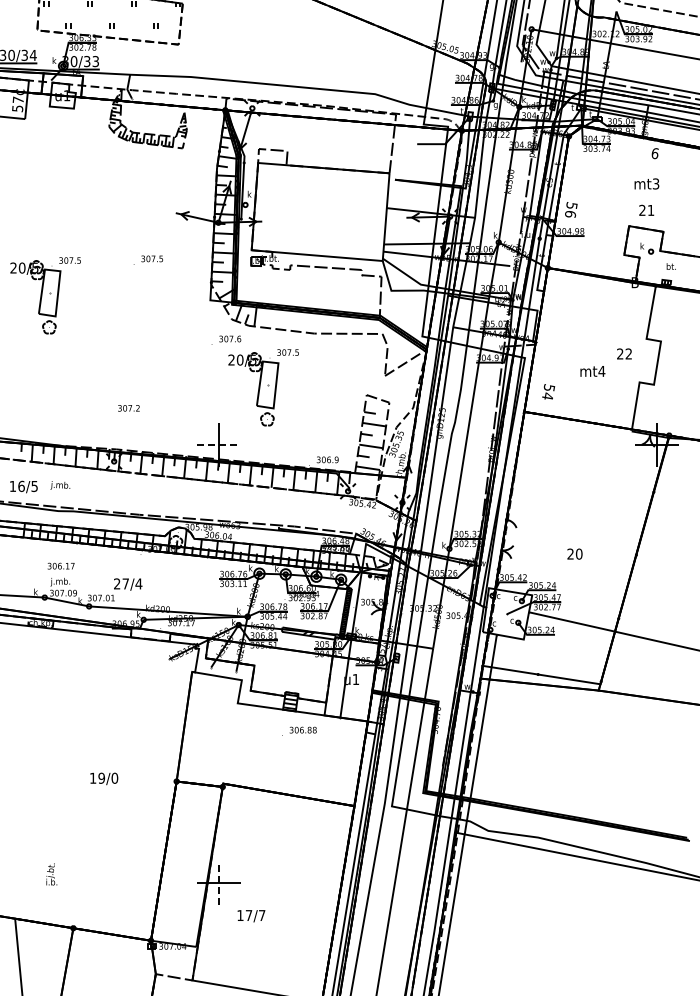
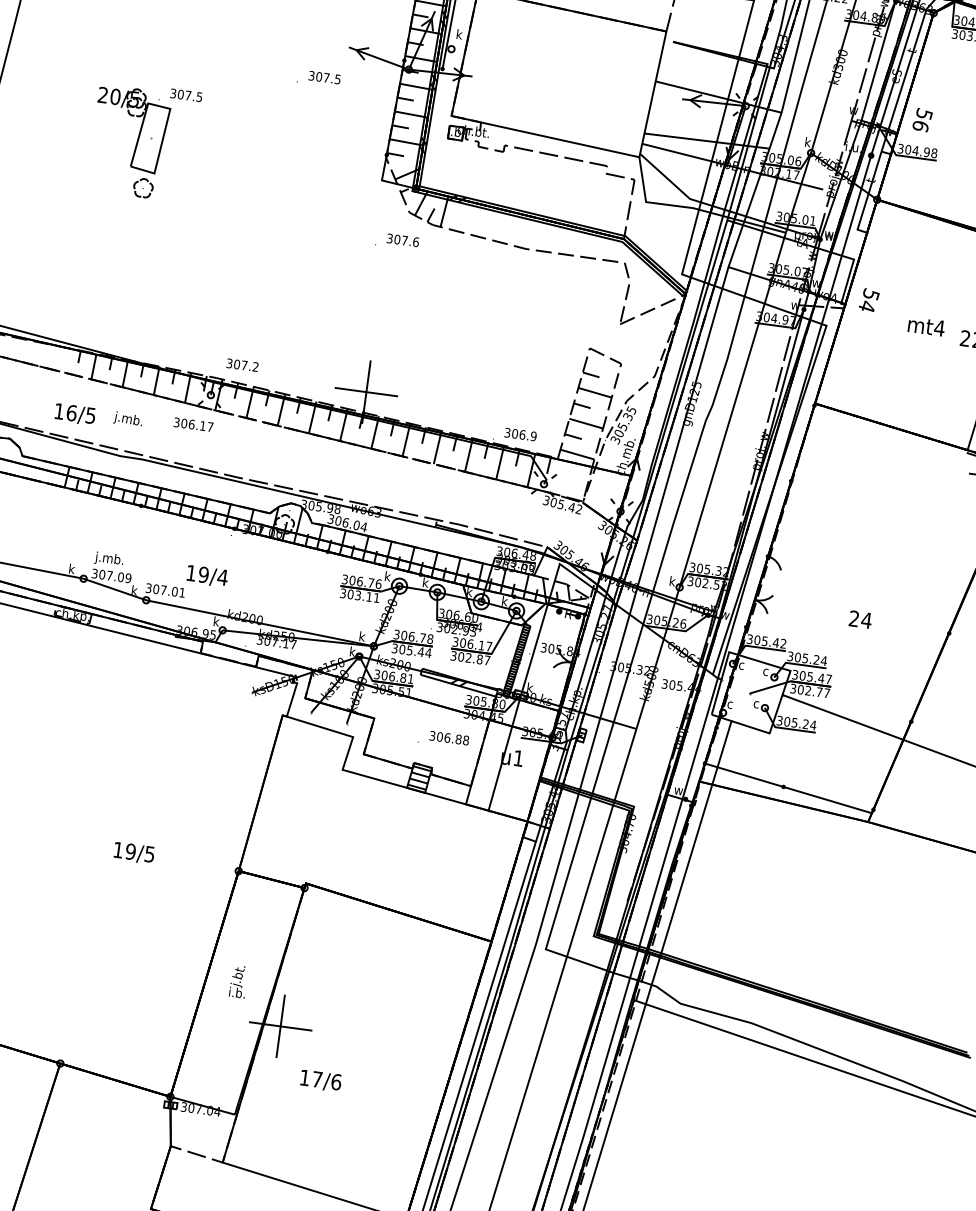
text: (147, 259) -> (317, 77), moved
text: (592, 371) -> (926, 326), moved
part: (263, 387) -> (441, 317), removed
text: (548, 391) -> (869, 299), moved
text: (128, 408) -> (241, 365), moved
line: (219, 445) -> (366, 392), dashed -> solid
text: (578, 553) -> (865, 619), 20 -> 24
text: (60, 565) -> (192, 423), moved
text: (121, 583) -> (197, 573), 27/4 -> 19/4
text: (299, 730) -> (443, 738), moved
text: (114, 777) -> (149, 853), 19/0 -> 19/5
text: (51, 874) -> (238, 981), moved
line: (219, 882) -> (281, 1025), dashed -> solid
text: (261, 915) -> (335, 1081), 17/7 -> 17/6

